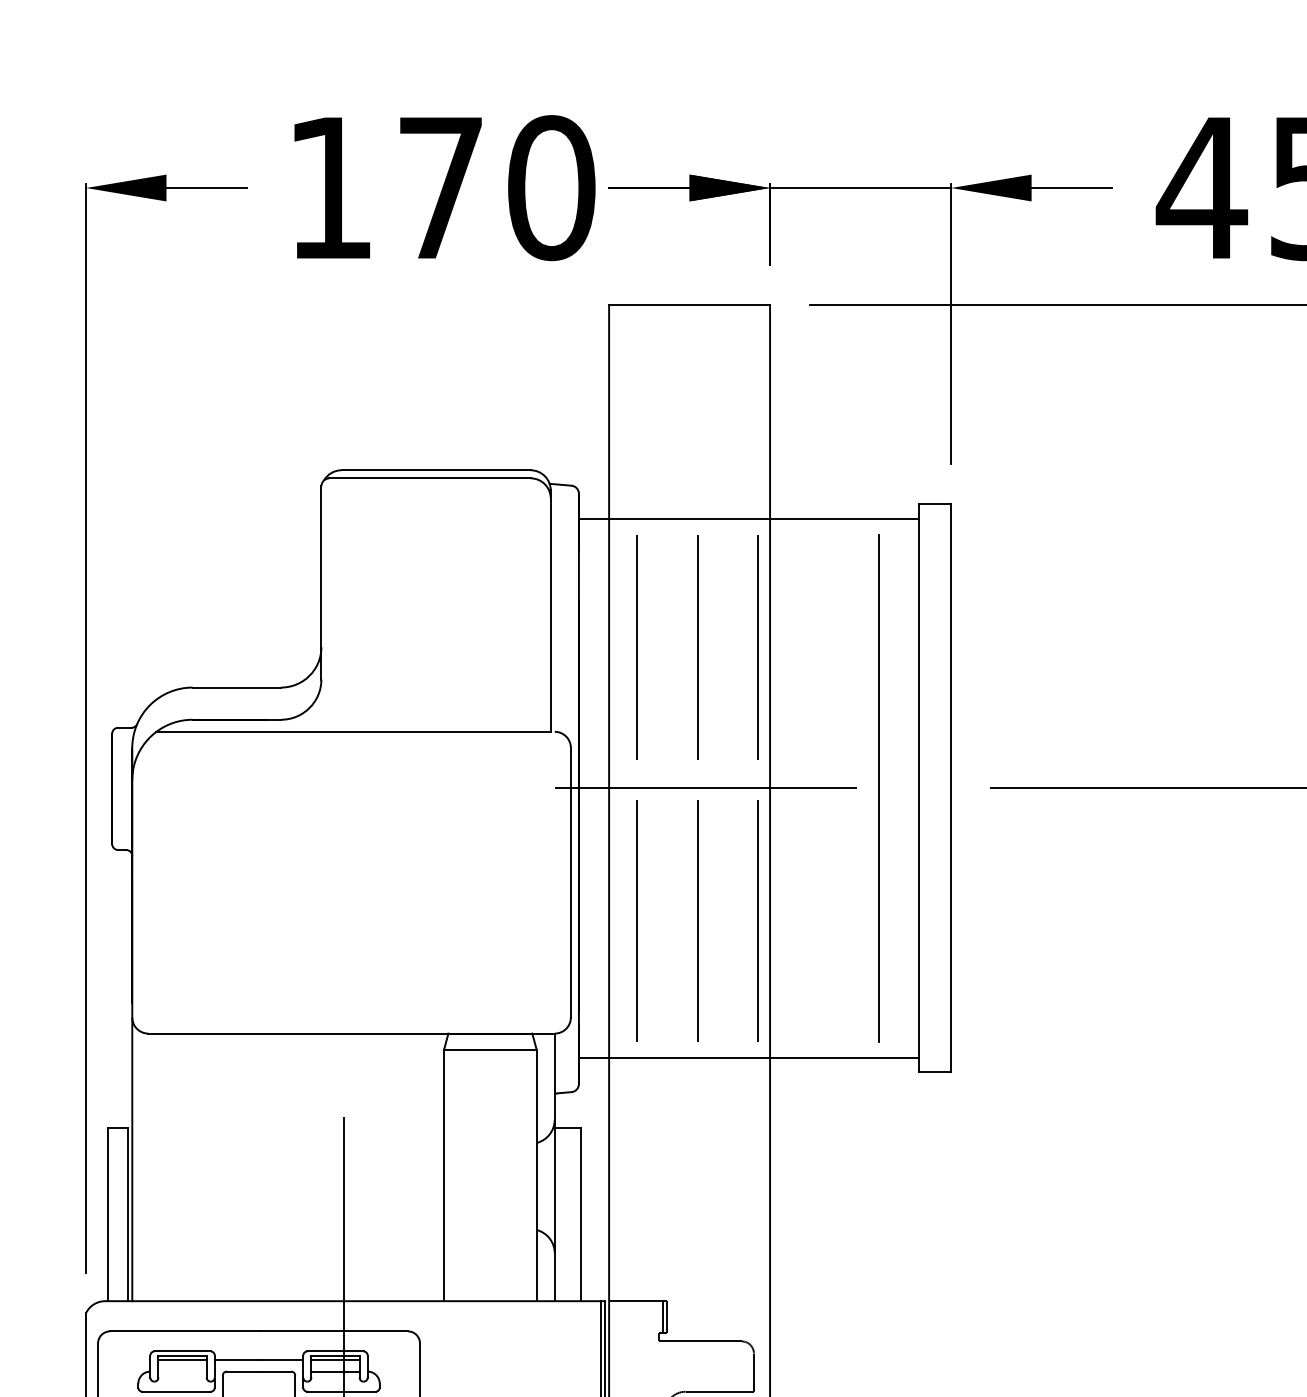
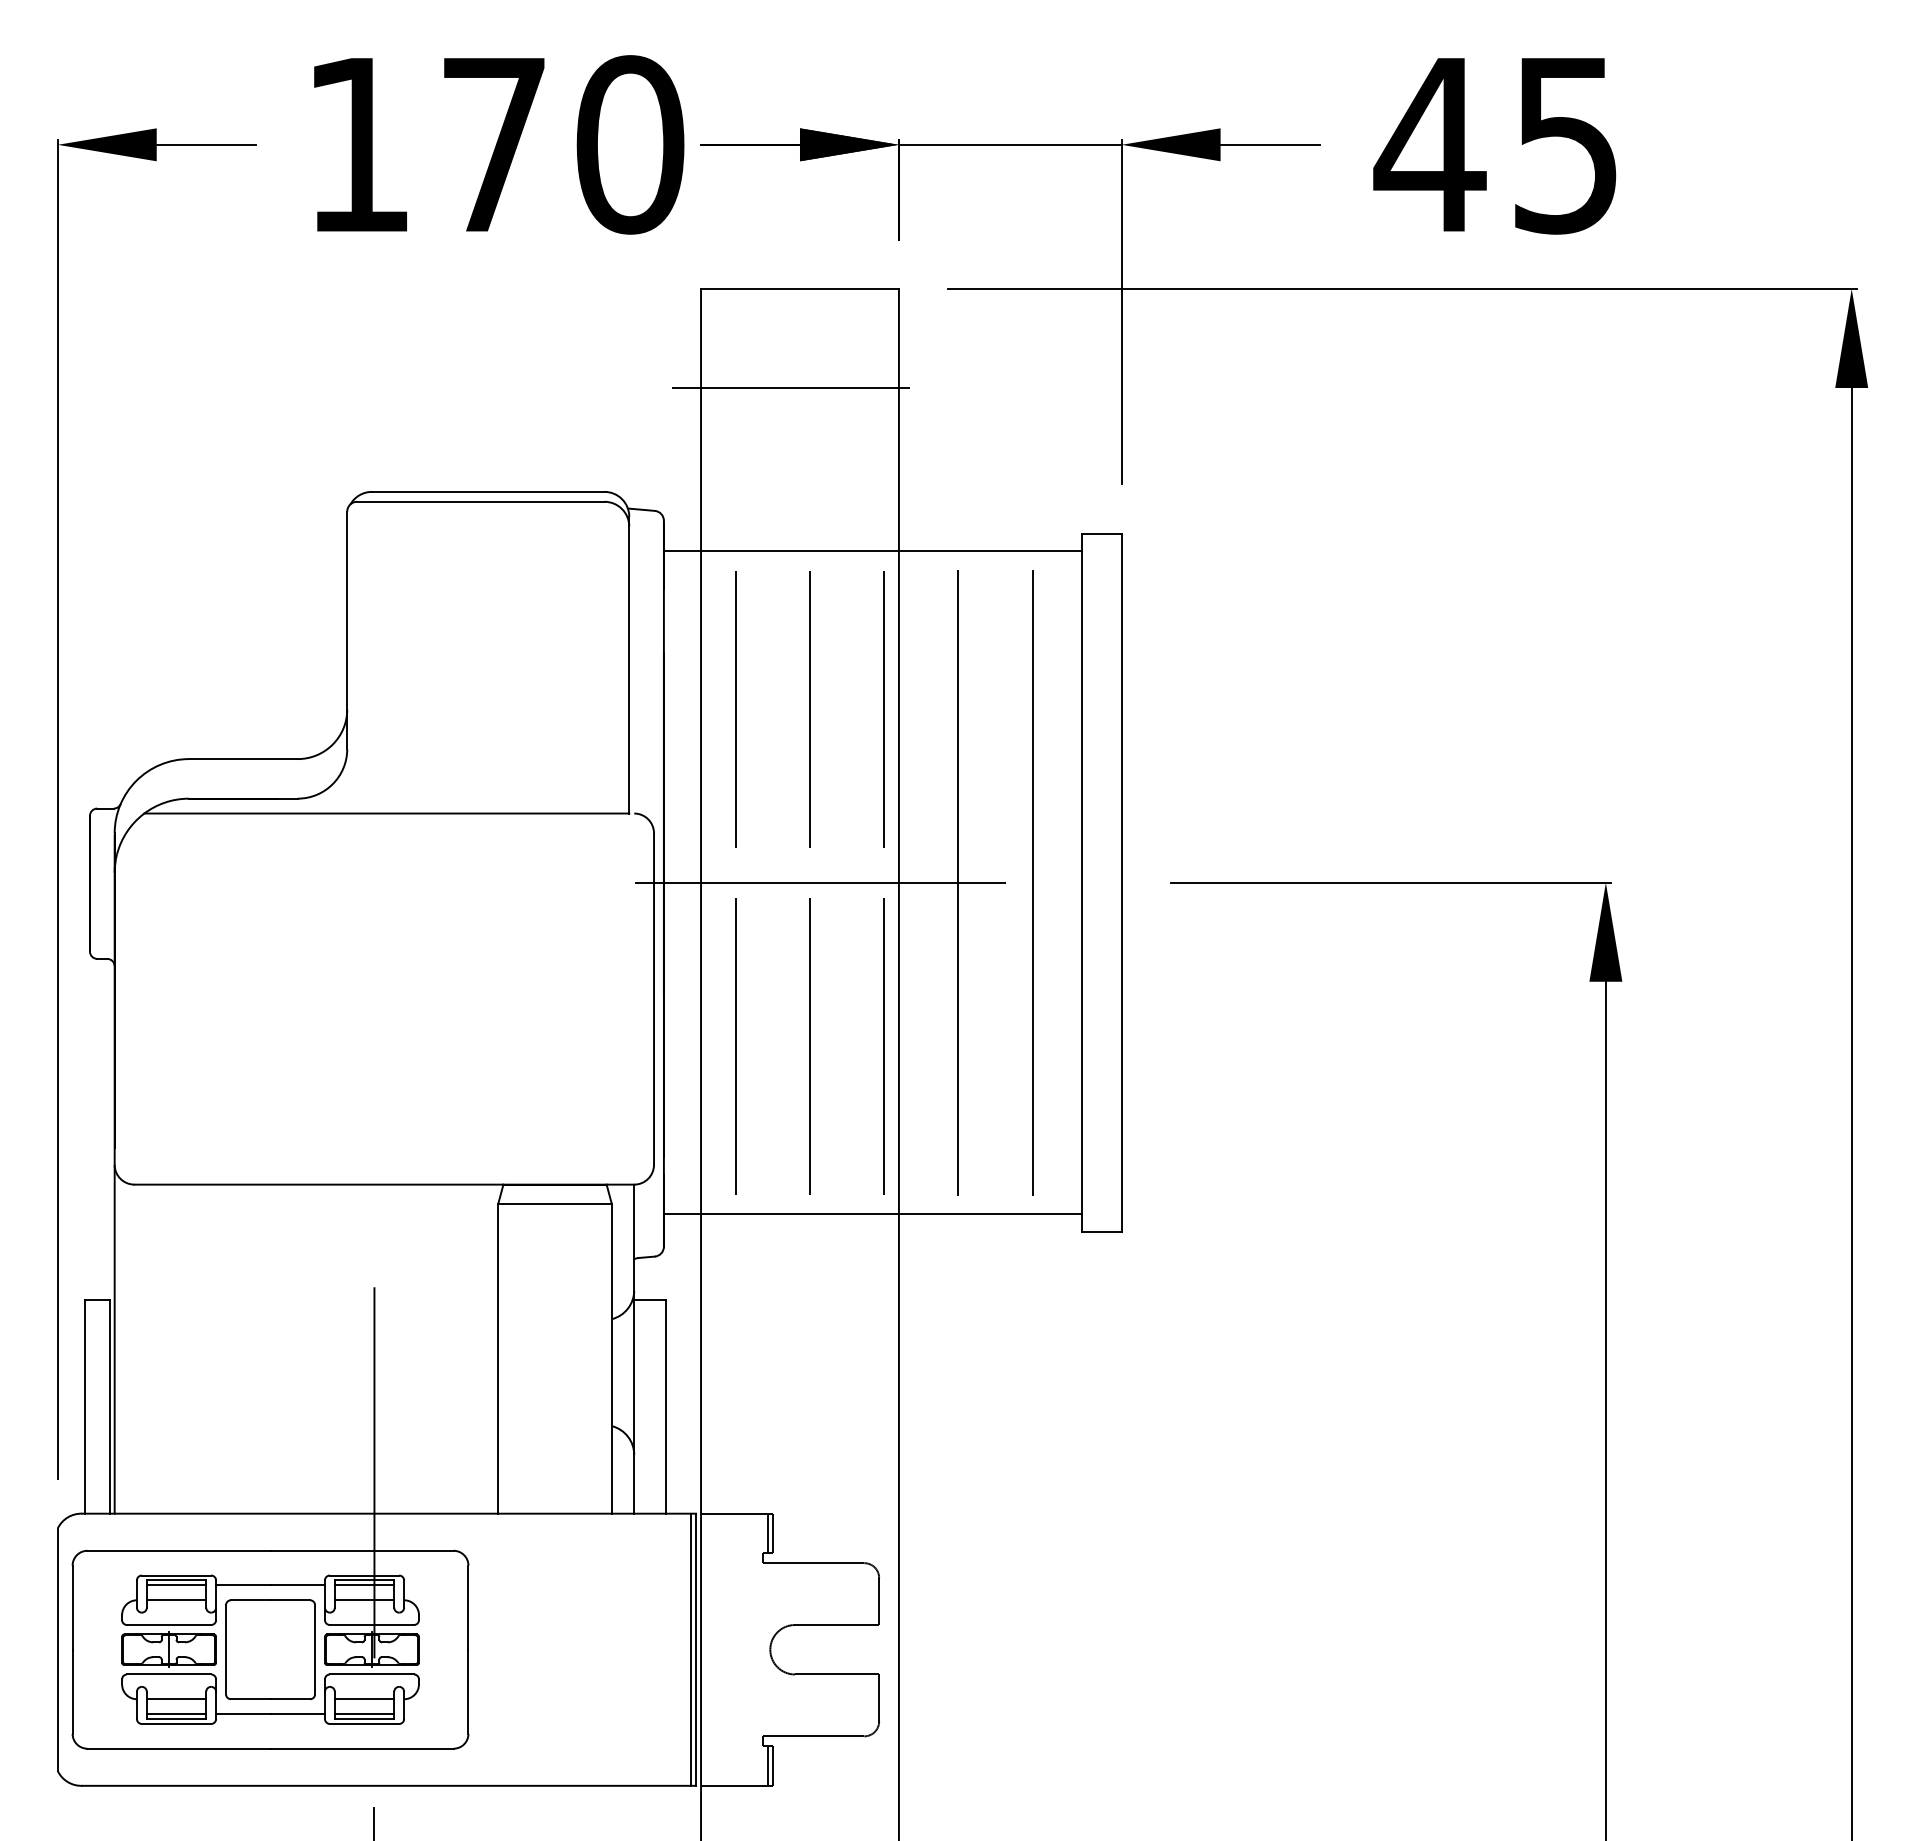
line: (682, 385) -> (791, 387), added
line: (818, 787) -> (958, 882), added
line: (182, 1371) -> (176, 1600), added

